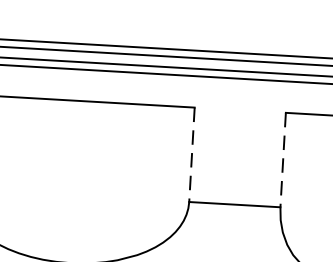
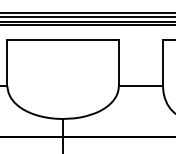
line: (191, 155) -> (118, 63), dashed -> solid
line: (284, 160) -> (163, 63), dashed -> solid

